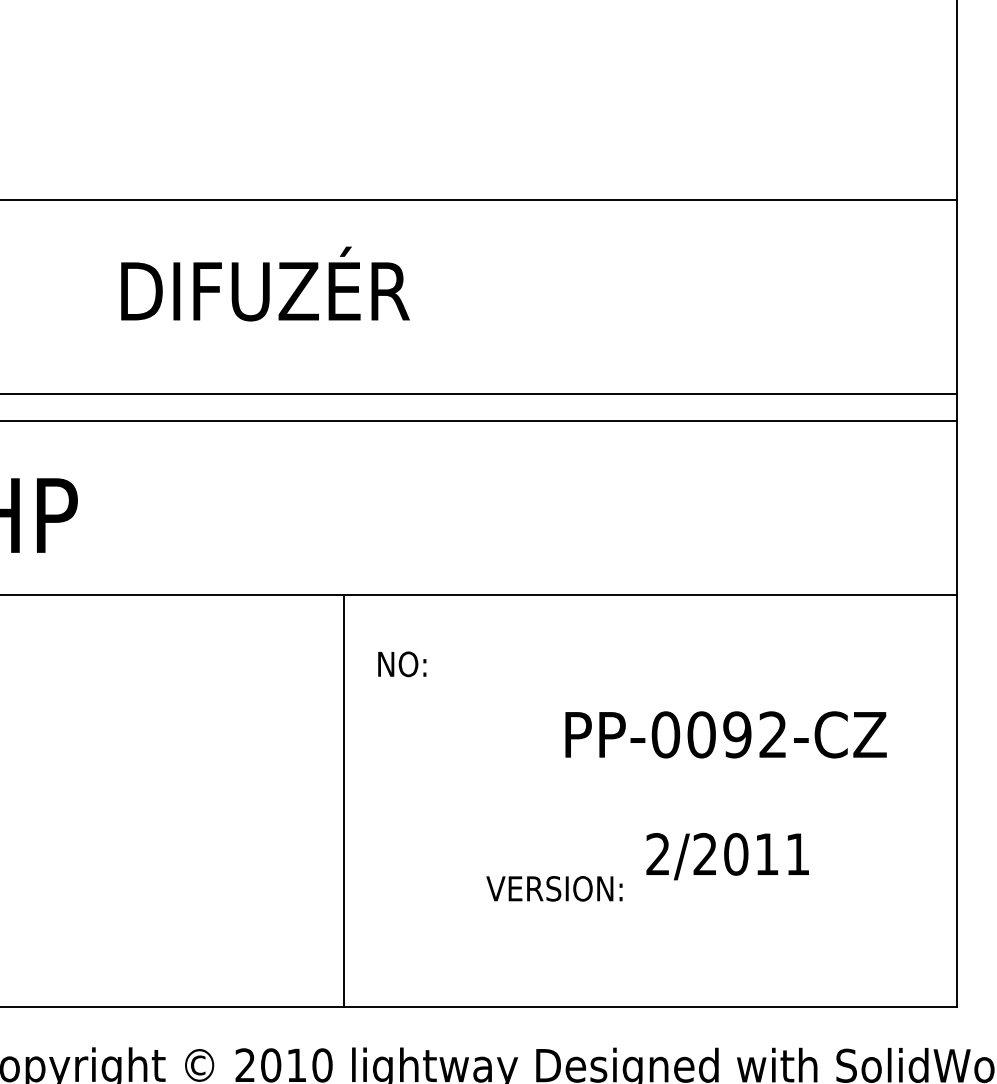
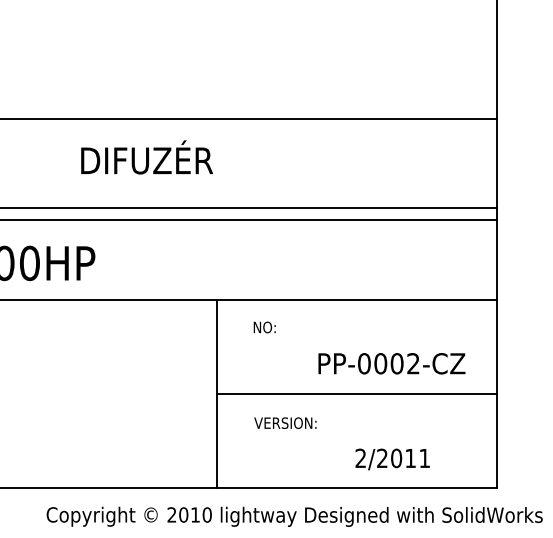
text: (266, 284) -> (147, 157), moved
text: (401, 664) -> (264, 327), moved
text: (736, 734) -> (396, 363), PP-0092-CZ -> PP-0002-CZ
line: (650, 799) -> (357, 393), added
text: (727, 856) -> (392, 459), moved
text: (554, 887) -> (285, 422), moved

